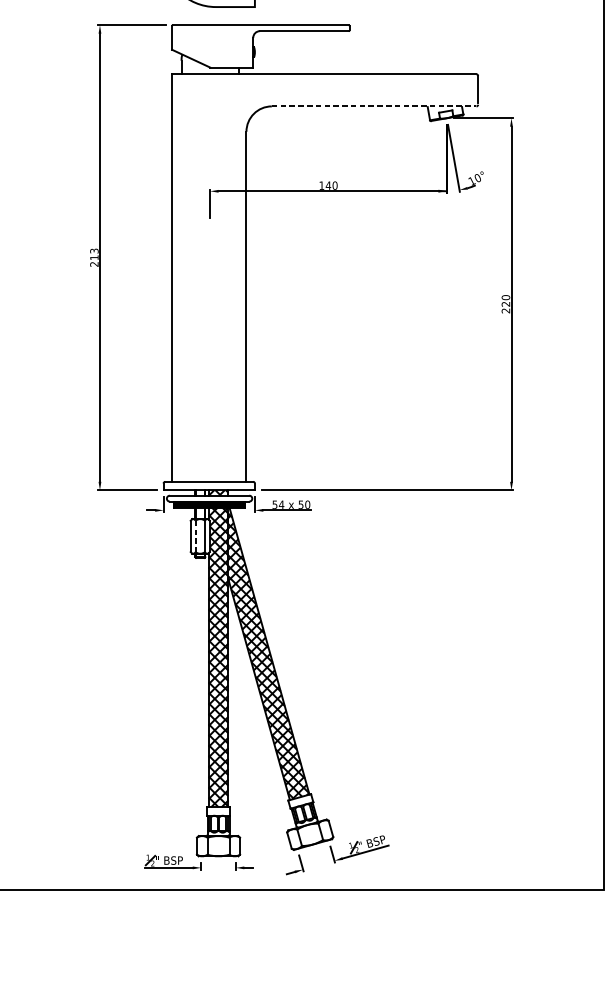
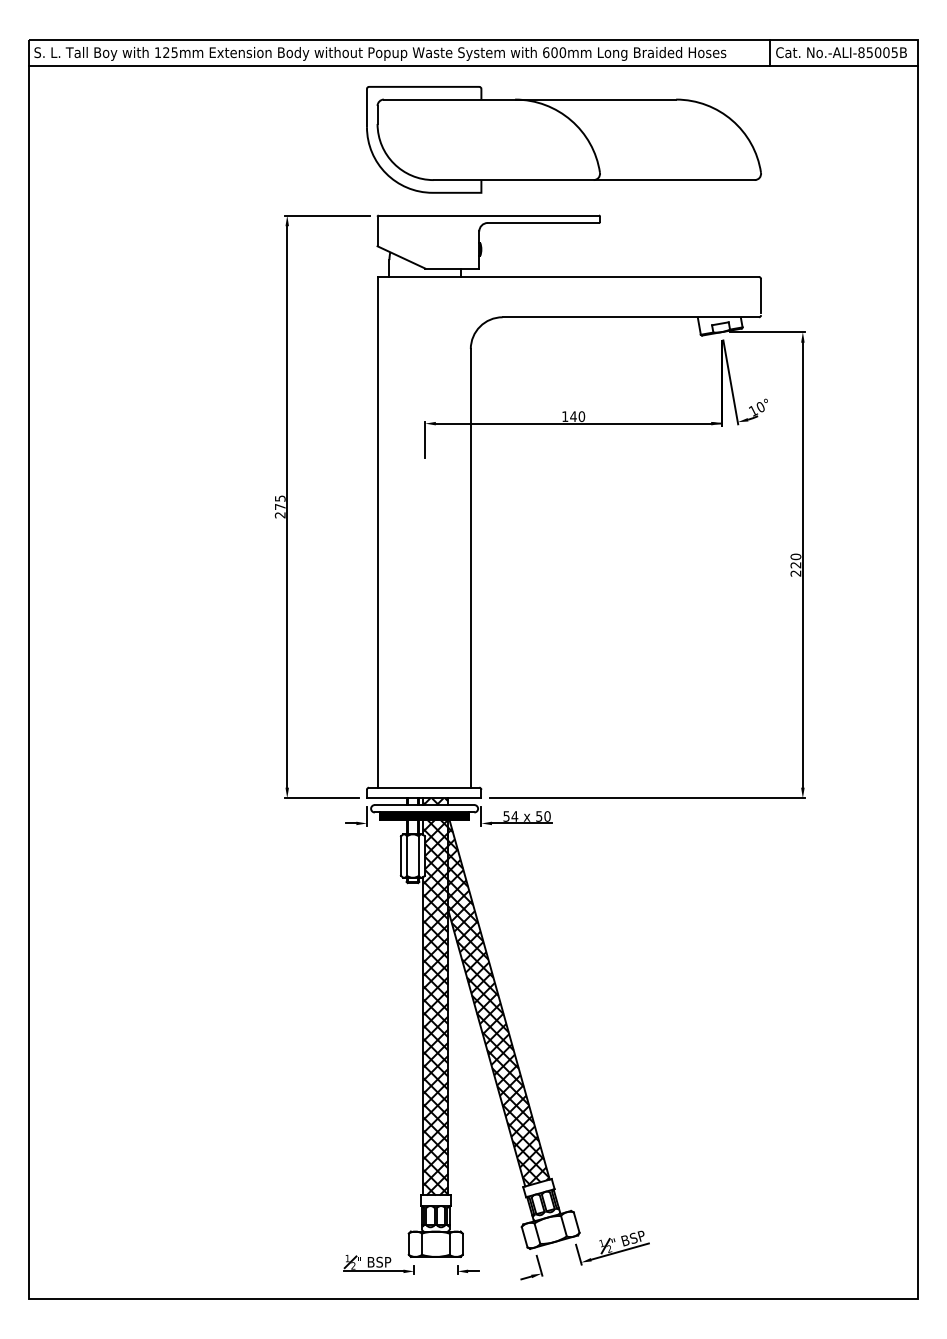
line: (374, 106) -> (631, 317), dashed -> solid
text: (93, 254) -> (279, 502), 213 -> 275
line: (195, 536) -> (406, 856), dashed -> solid

